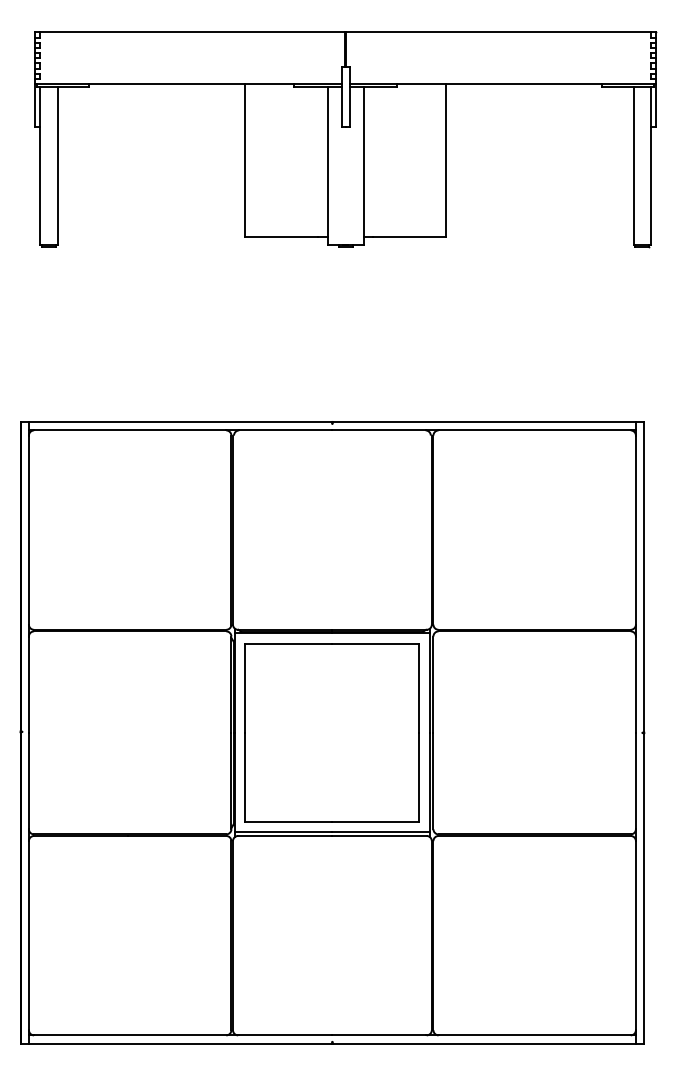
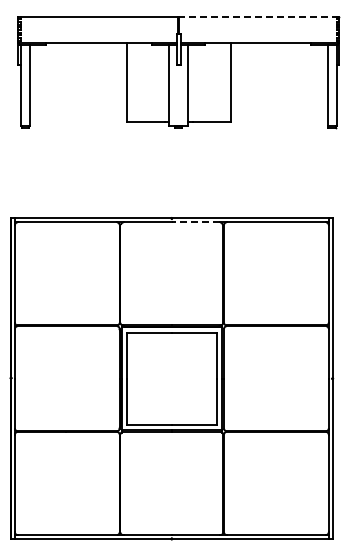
line: (500, 31) -> (258, 16), solid -> dashed
line: (378, 430) -> (195, 222), solid -> dashed

